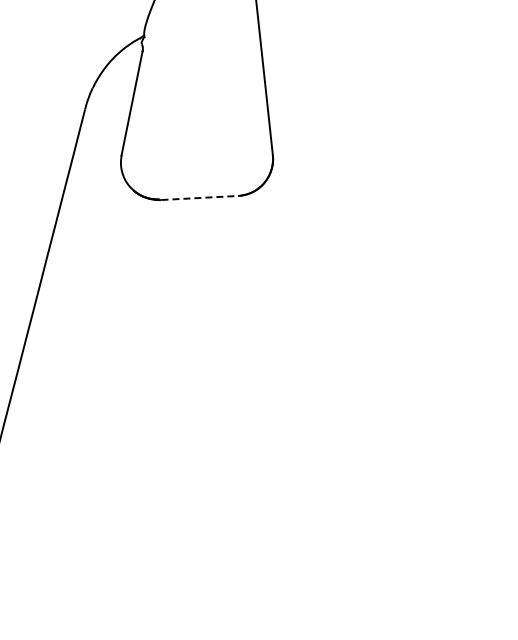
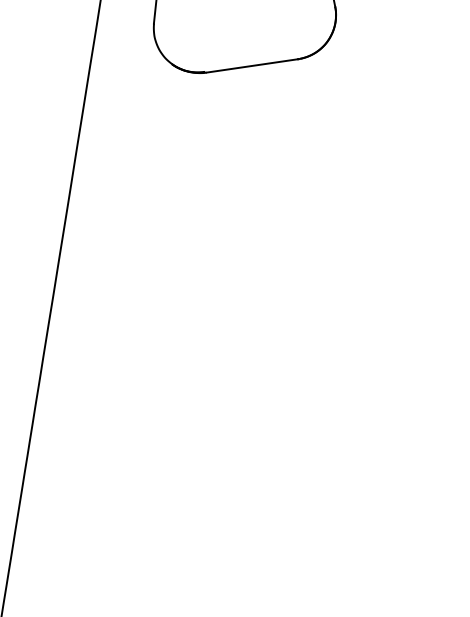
line: (200, 197) -> (253, 65), dashed -> solid

